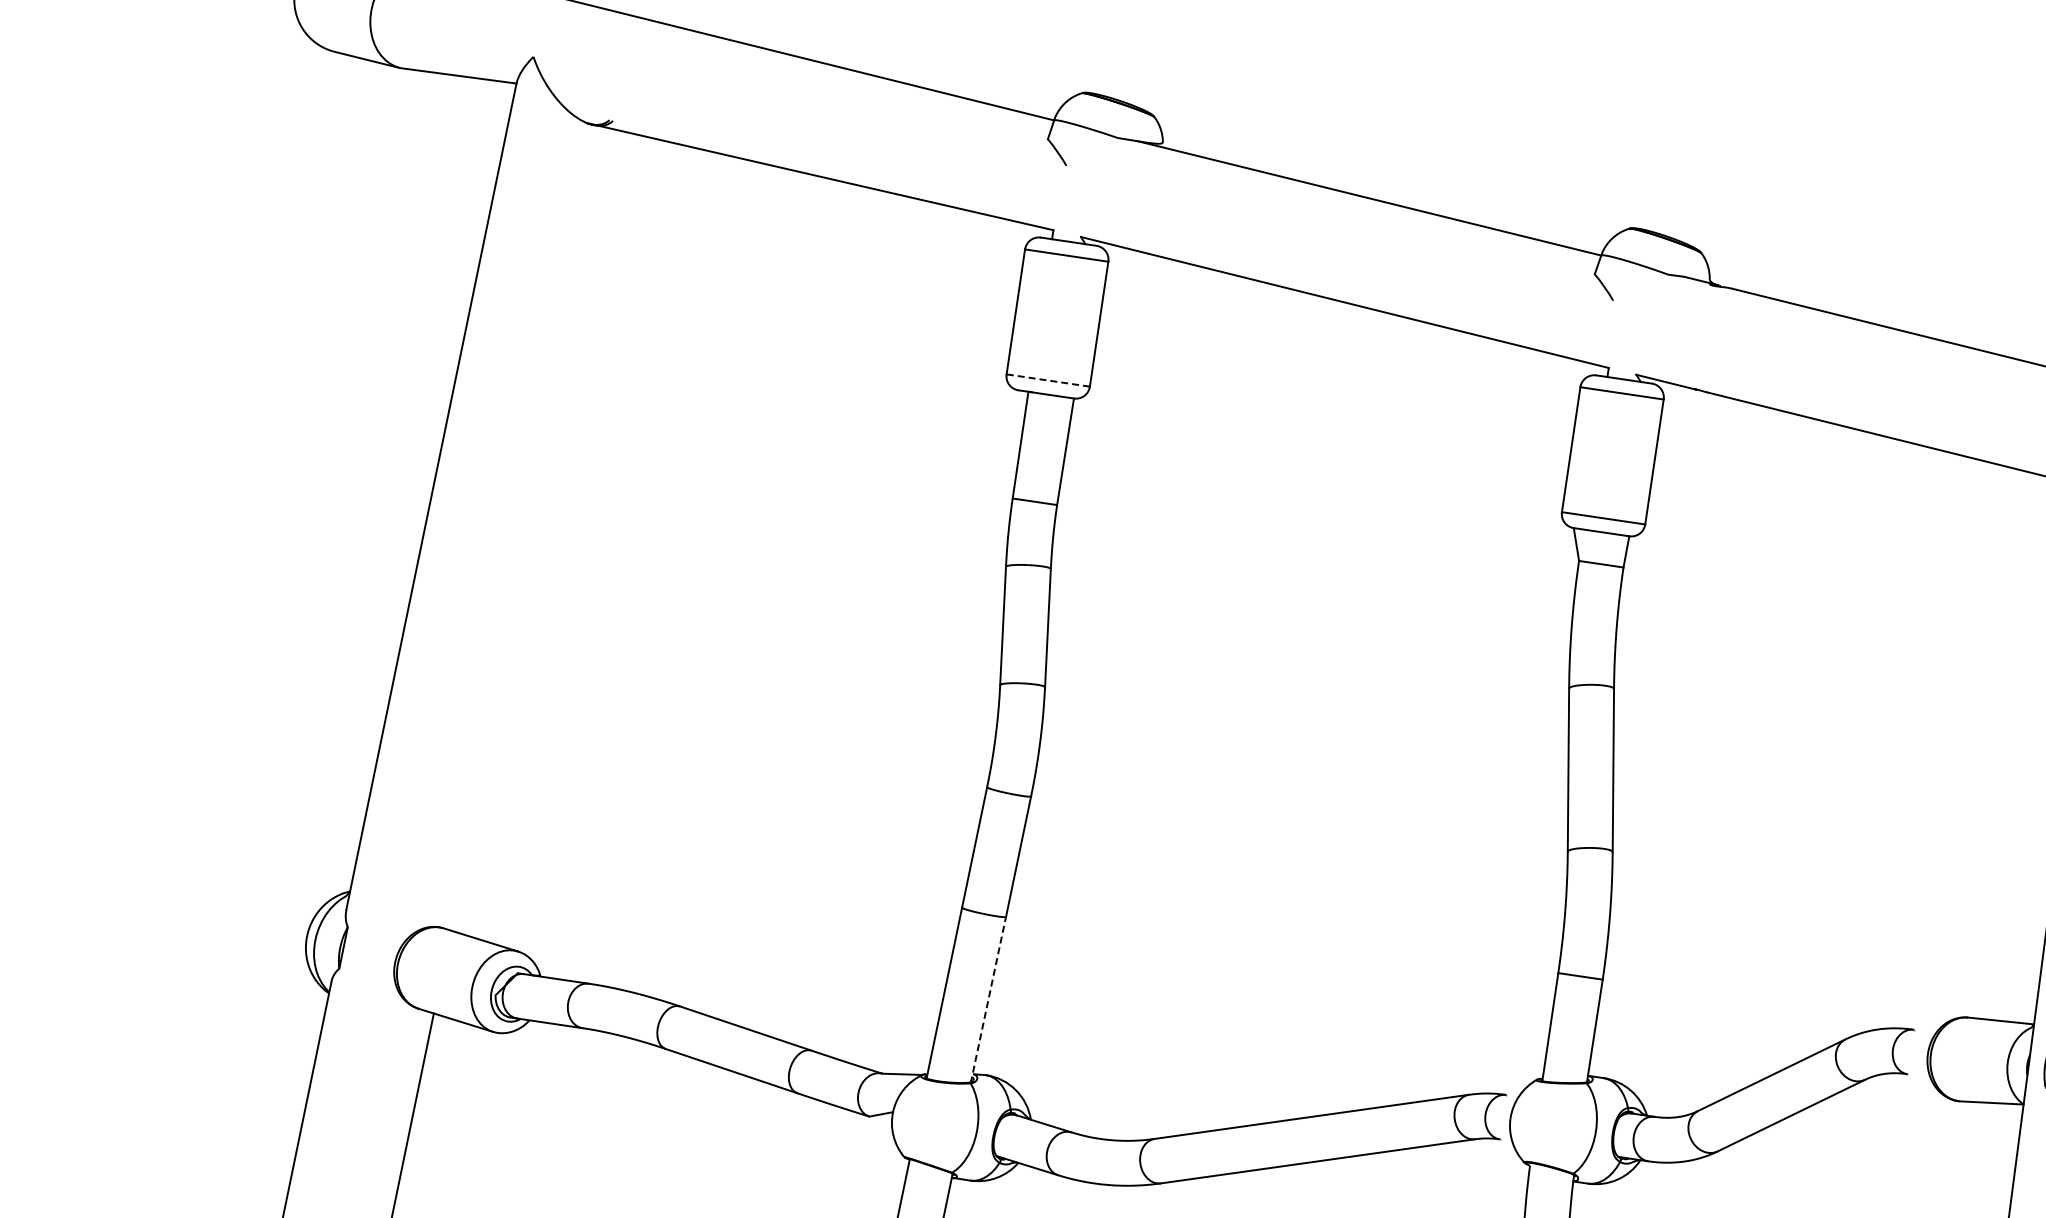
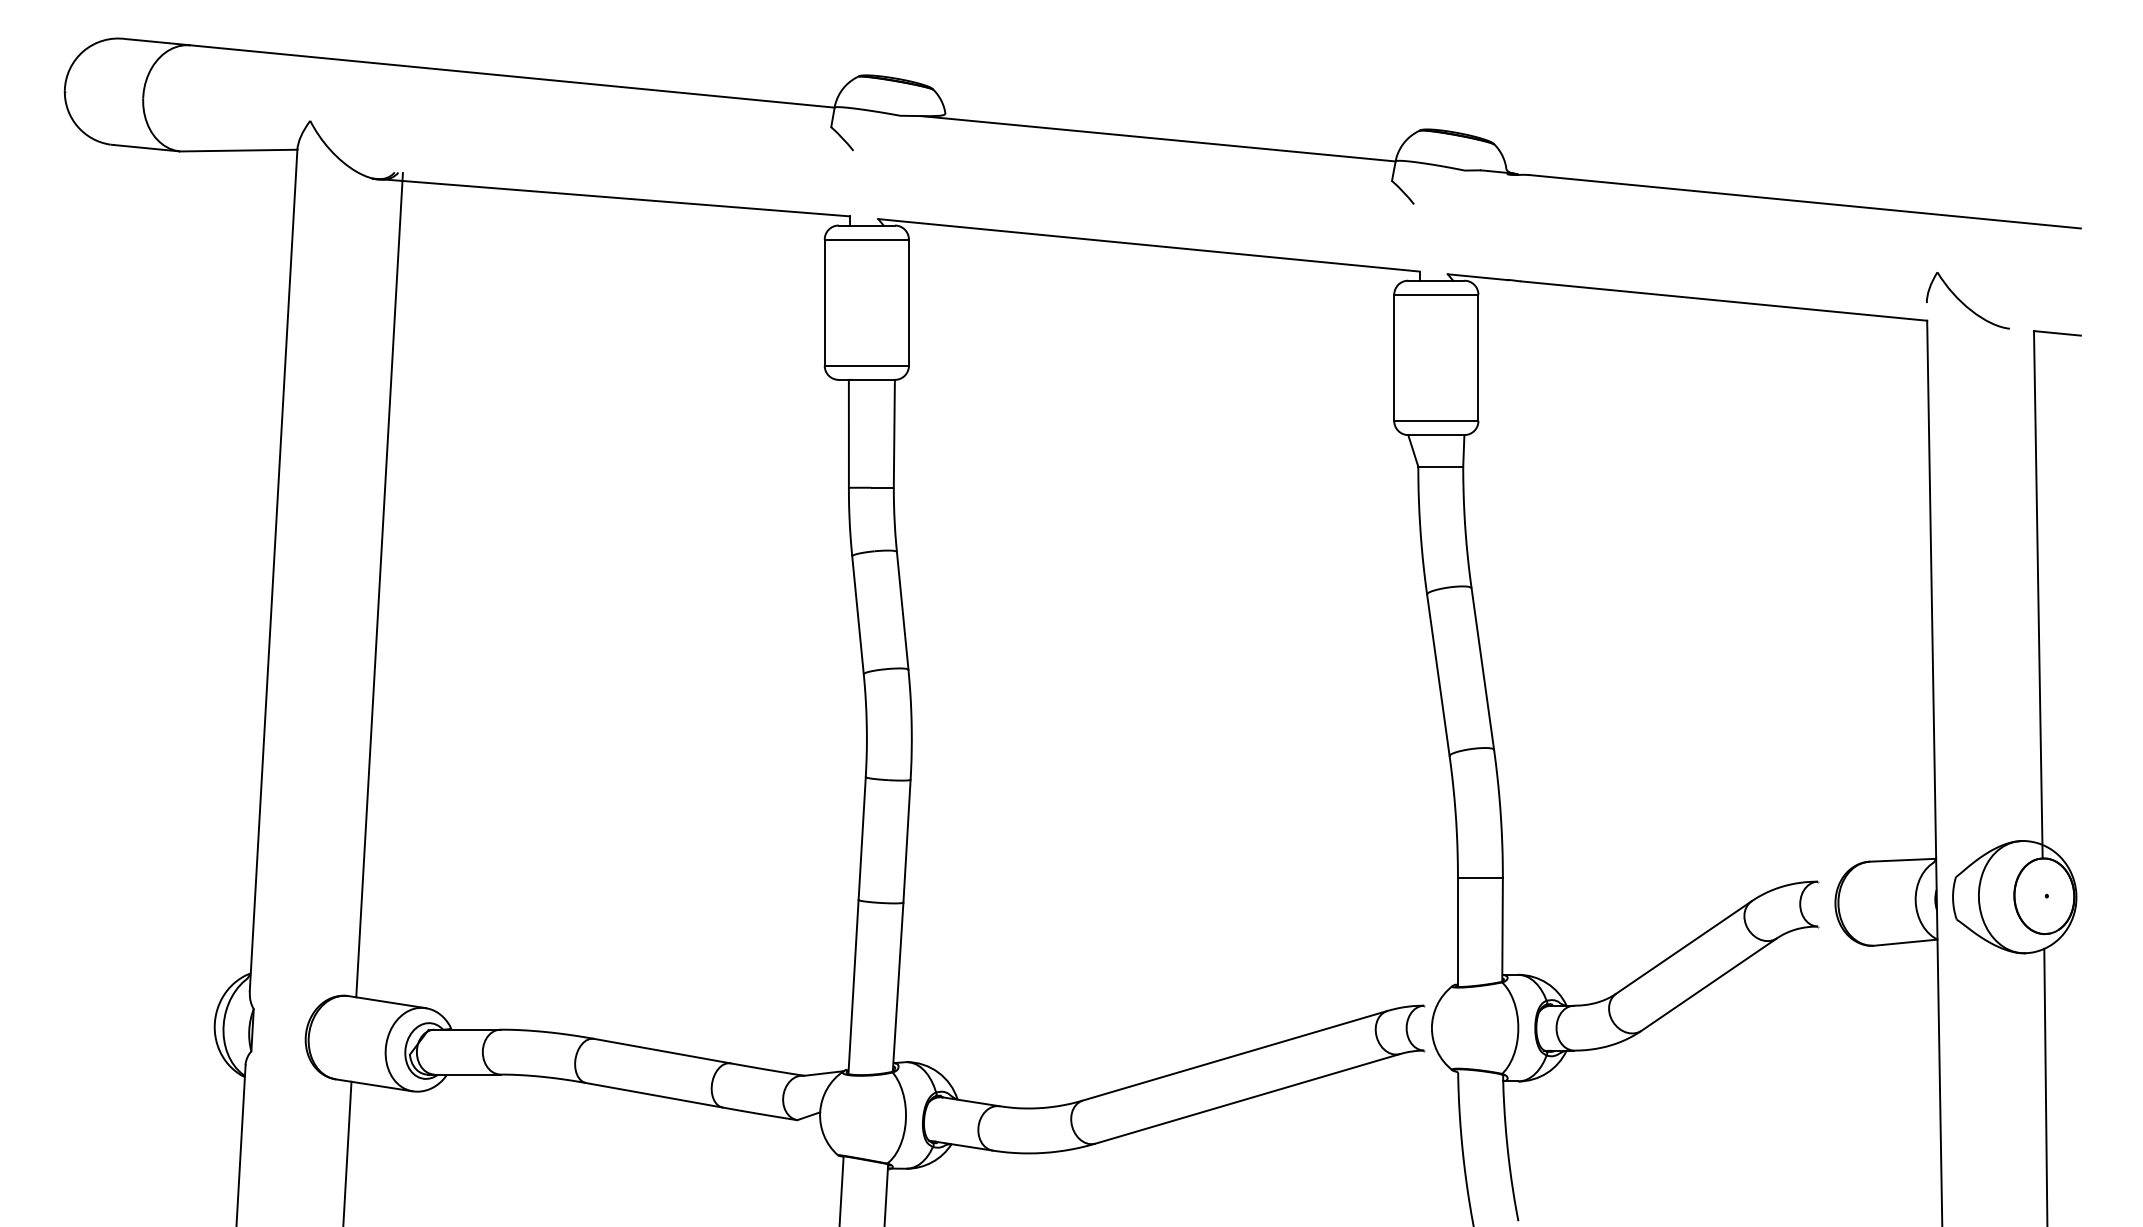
line: (1047, 380) -> (866, 365), dashed -> solid
line: (534, 526) -> (379, 585), added
line: (988, 1000) -> (898, 987), dashed -> solid

